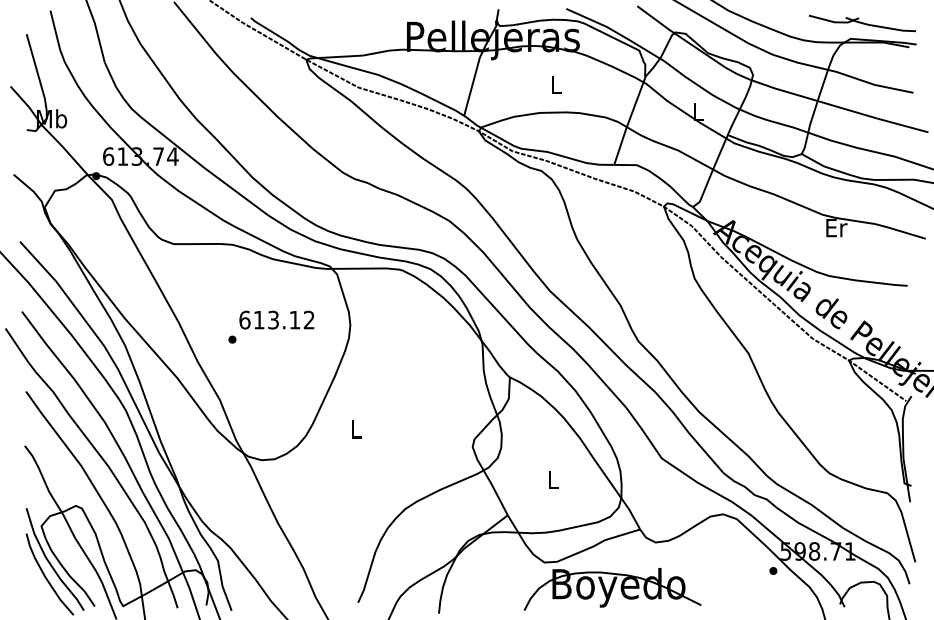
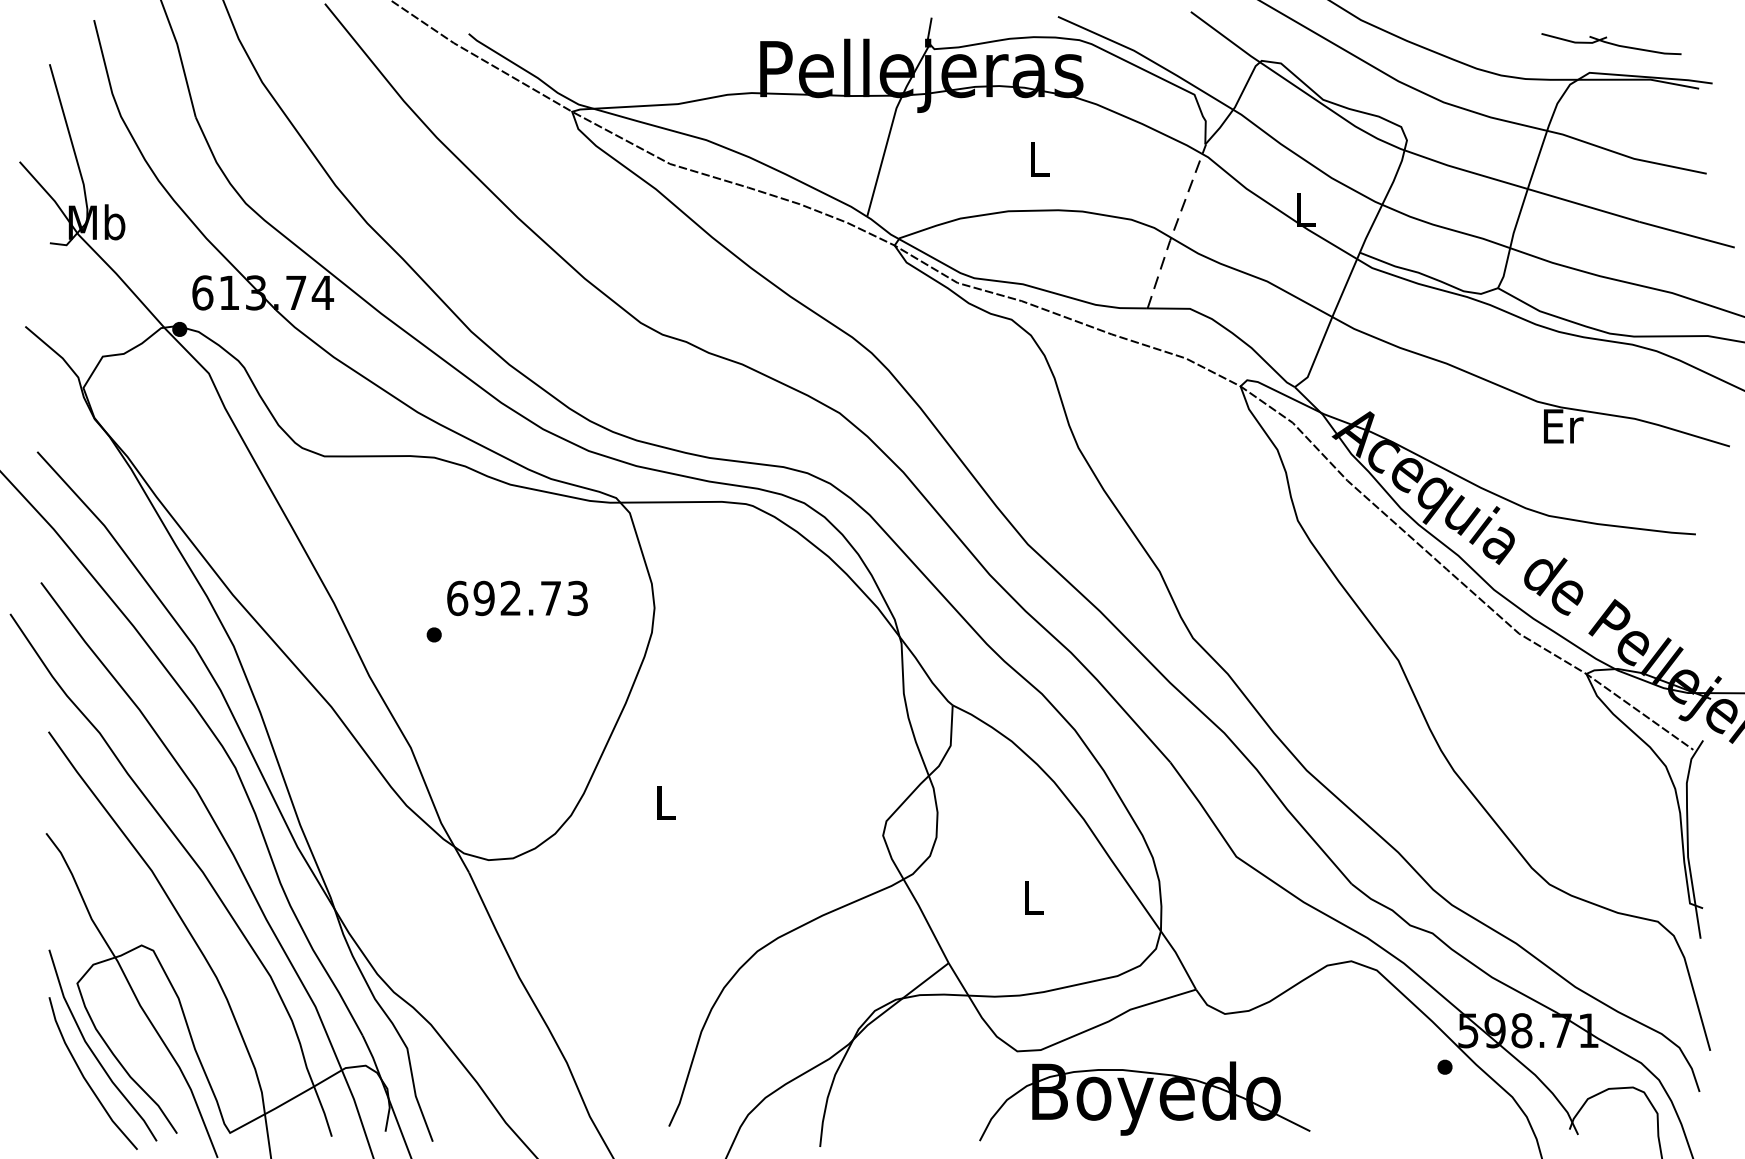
part: (862, 23) -> (1611, 44), size x0.7
line: (629, 121) -> (1176, 227), solid -> dashed
text: (283, 319) -> (529, 597), 613.12 -> 692.73

